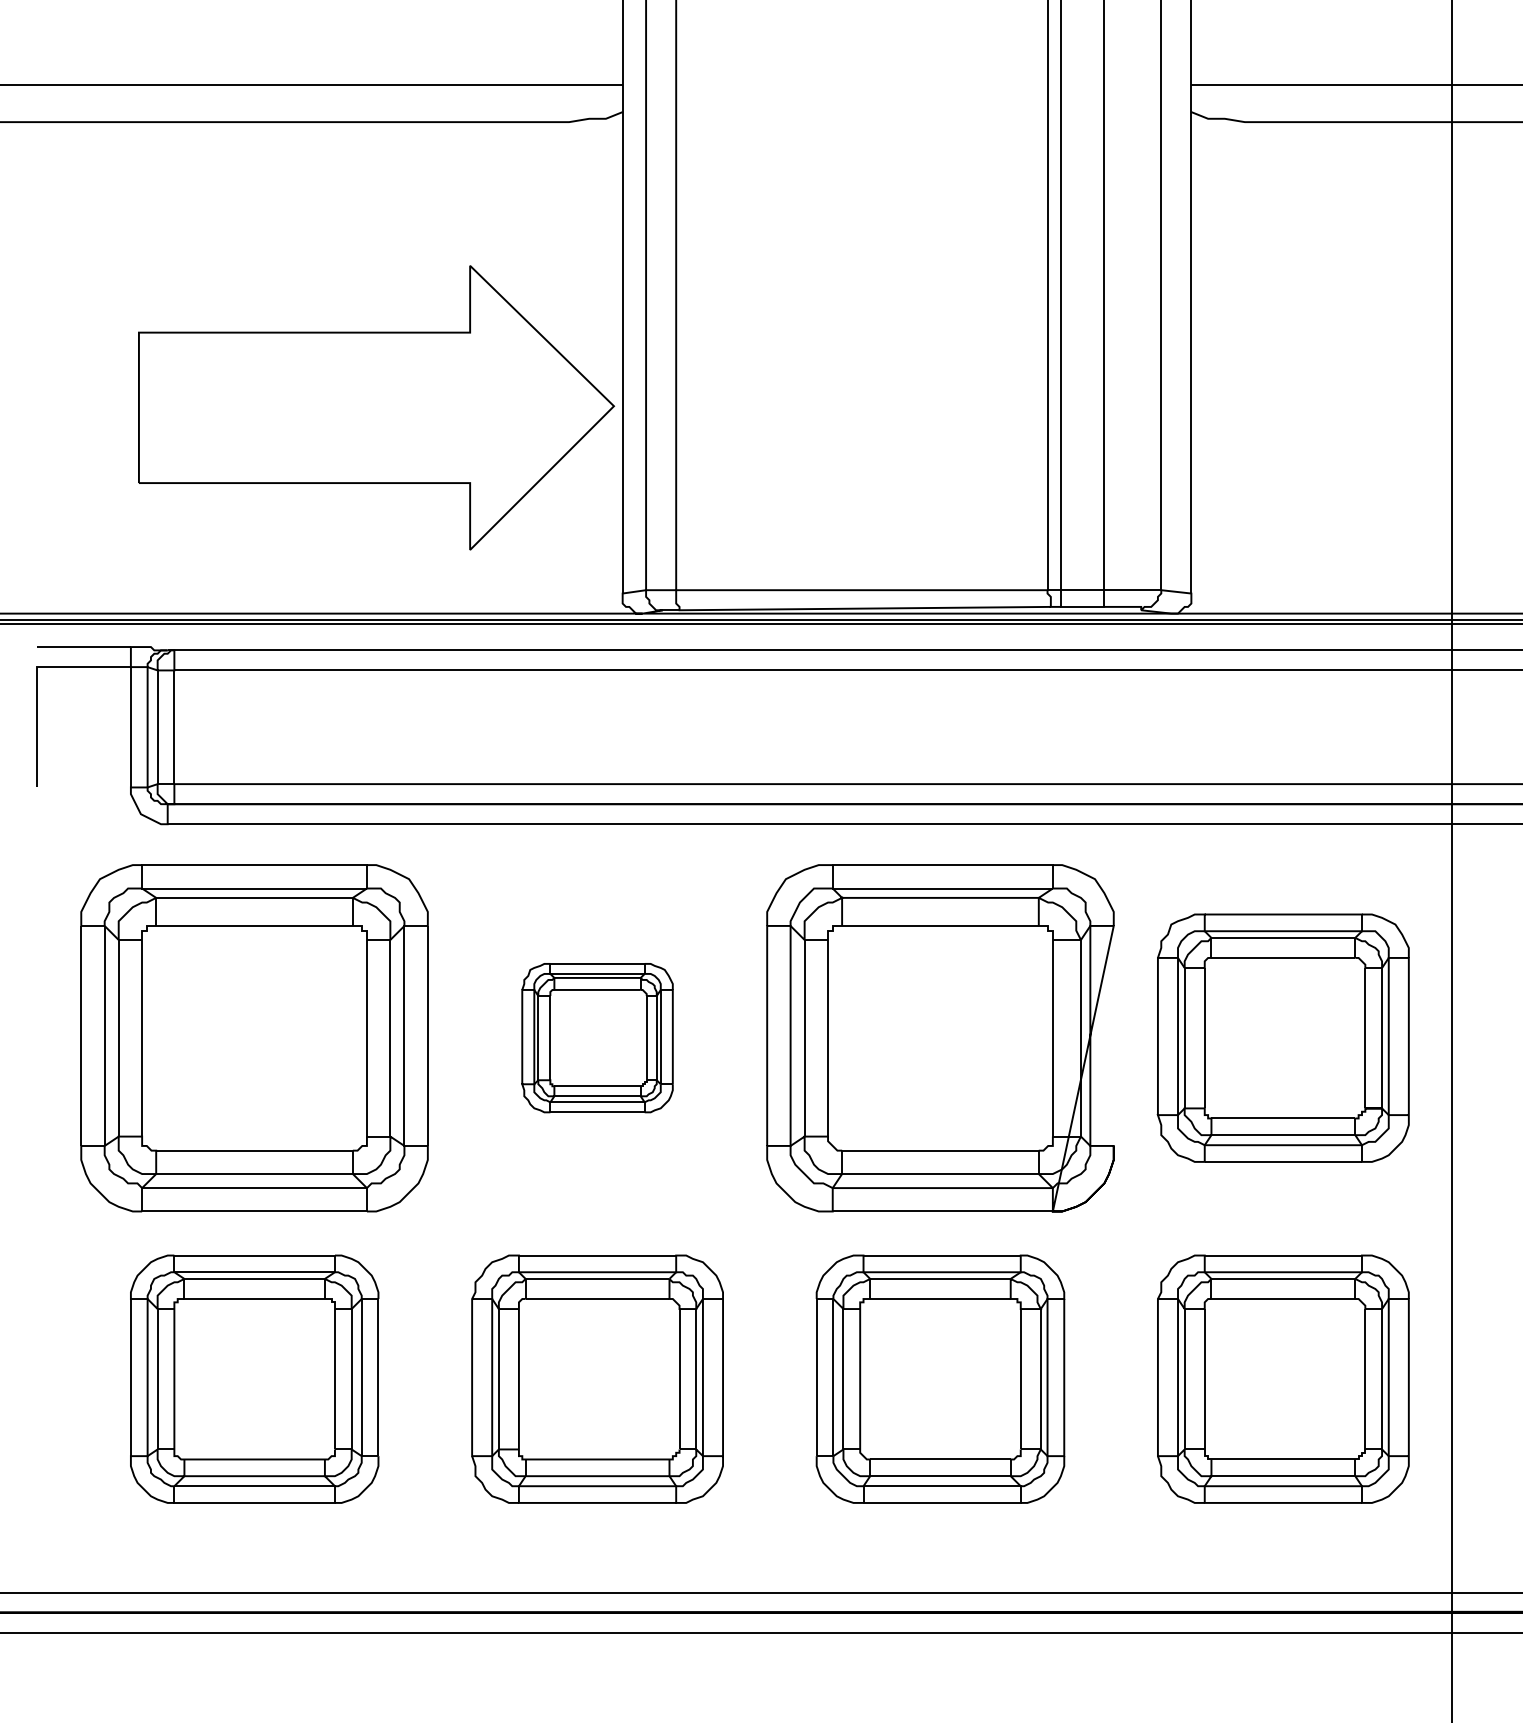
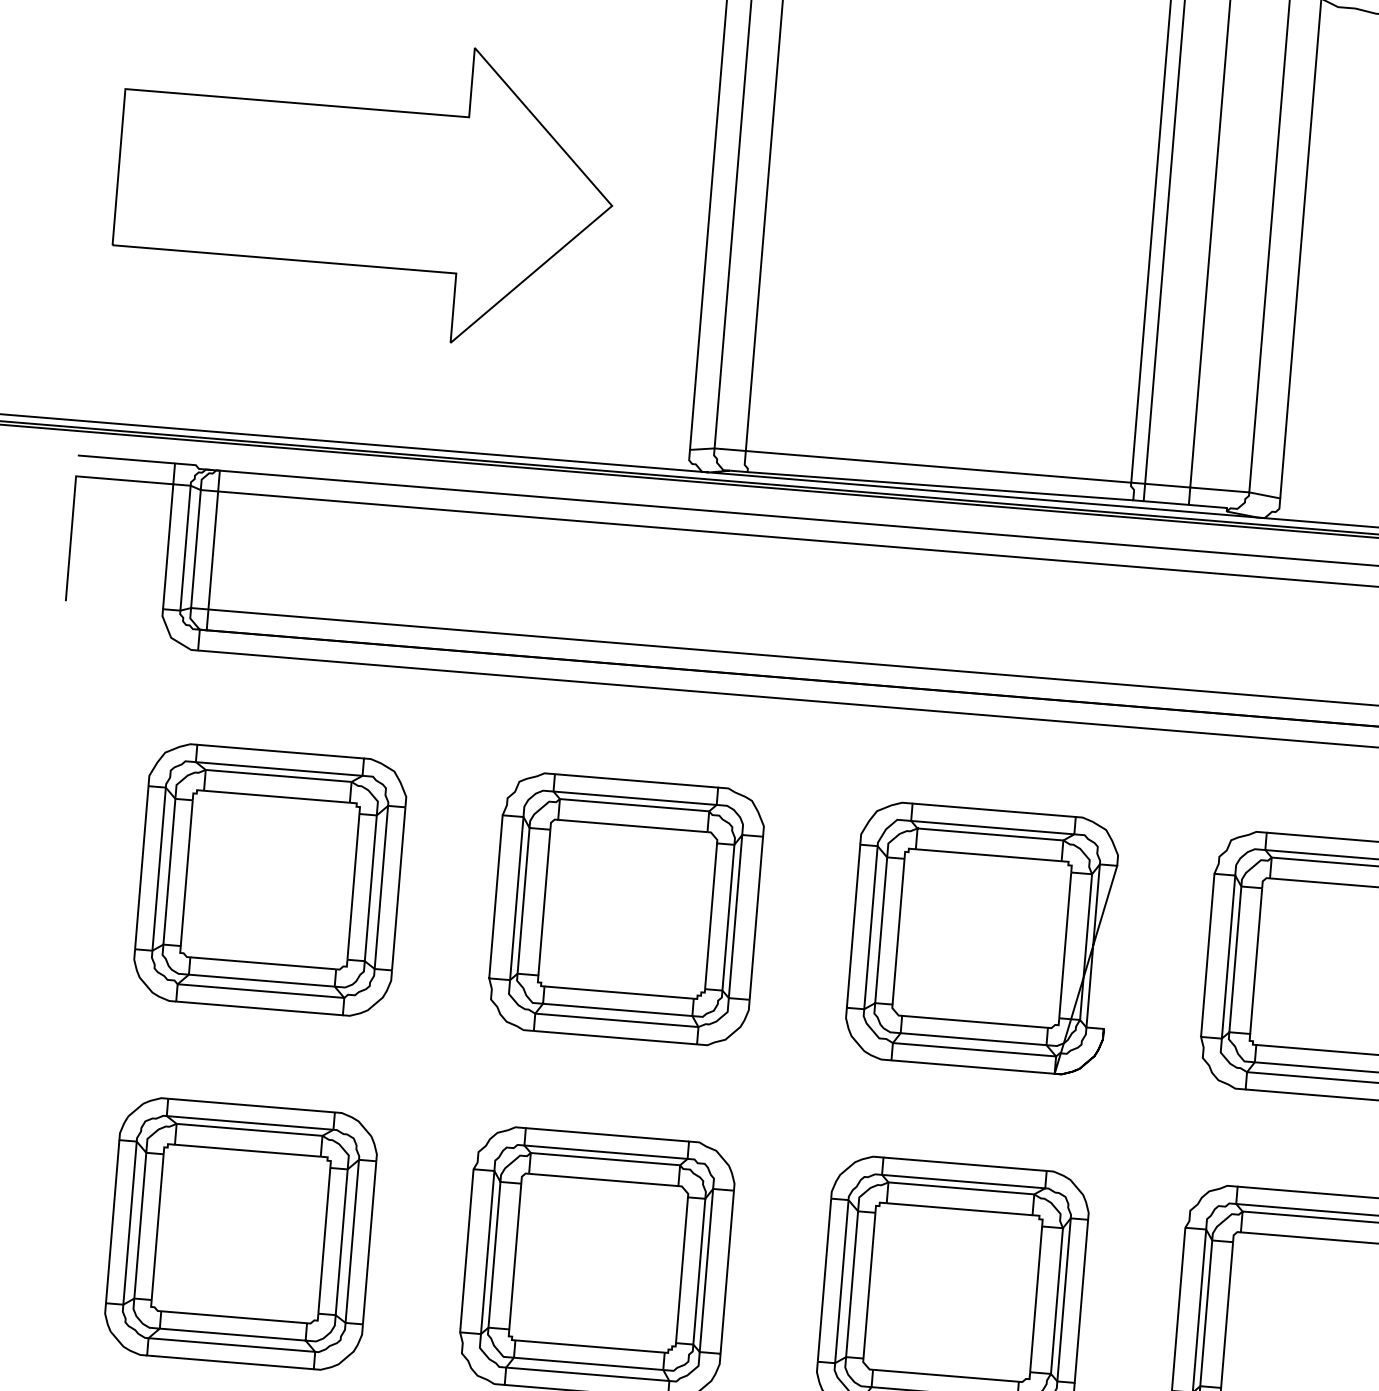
part: (376, 407) -> (365, 187), moved
part: (254, 1037) -> (269, 879), size x0.71
part: (597, 1037) -> (625, 908), size x1.67
part: (940, 1037) -> (981, 937), size x0.71

